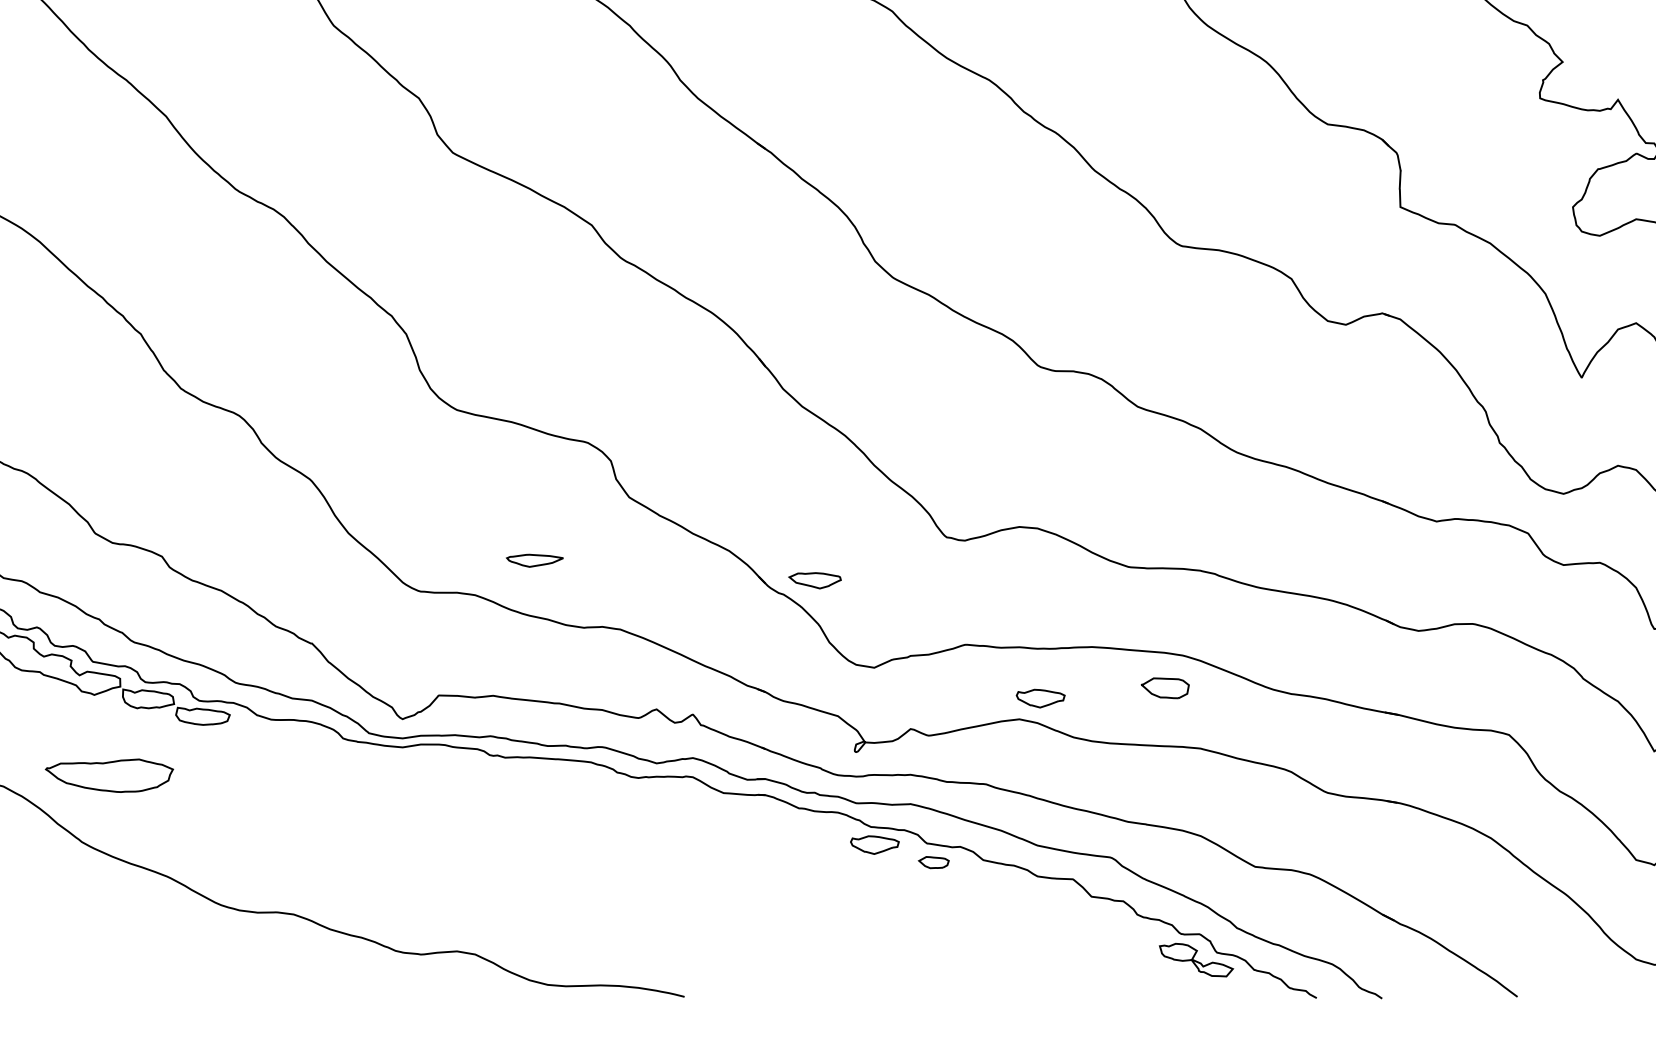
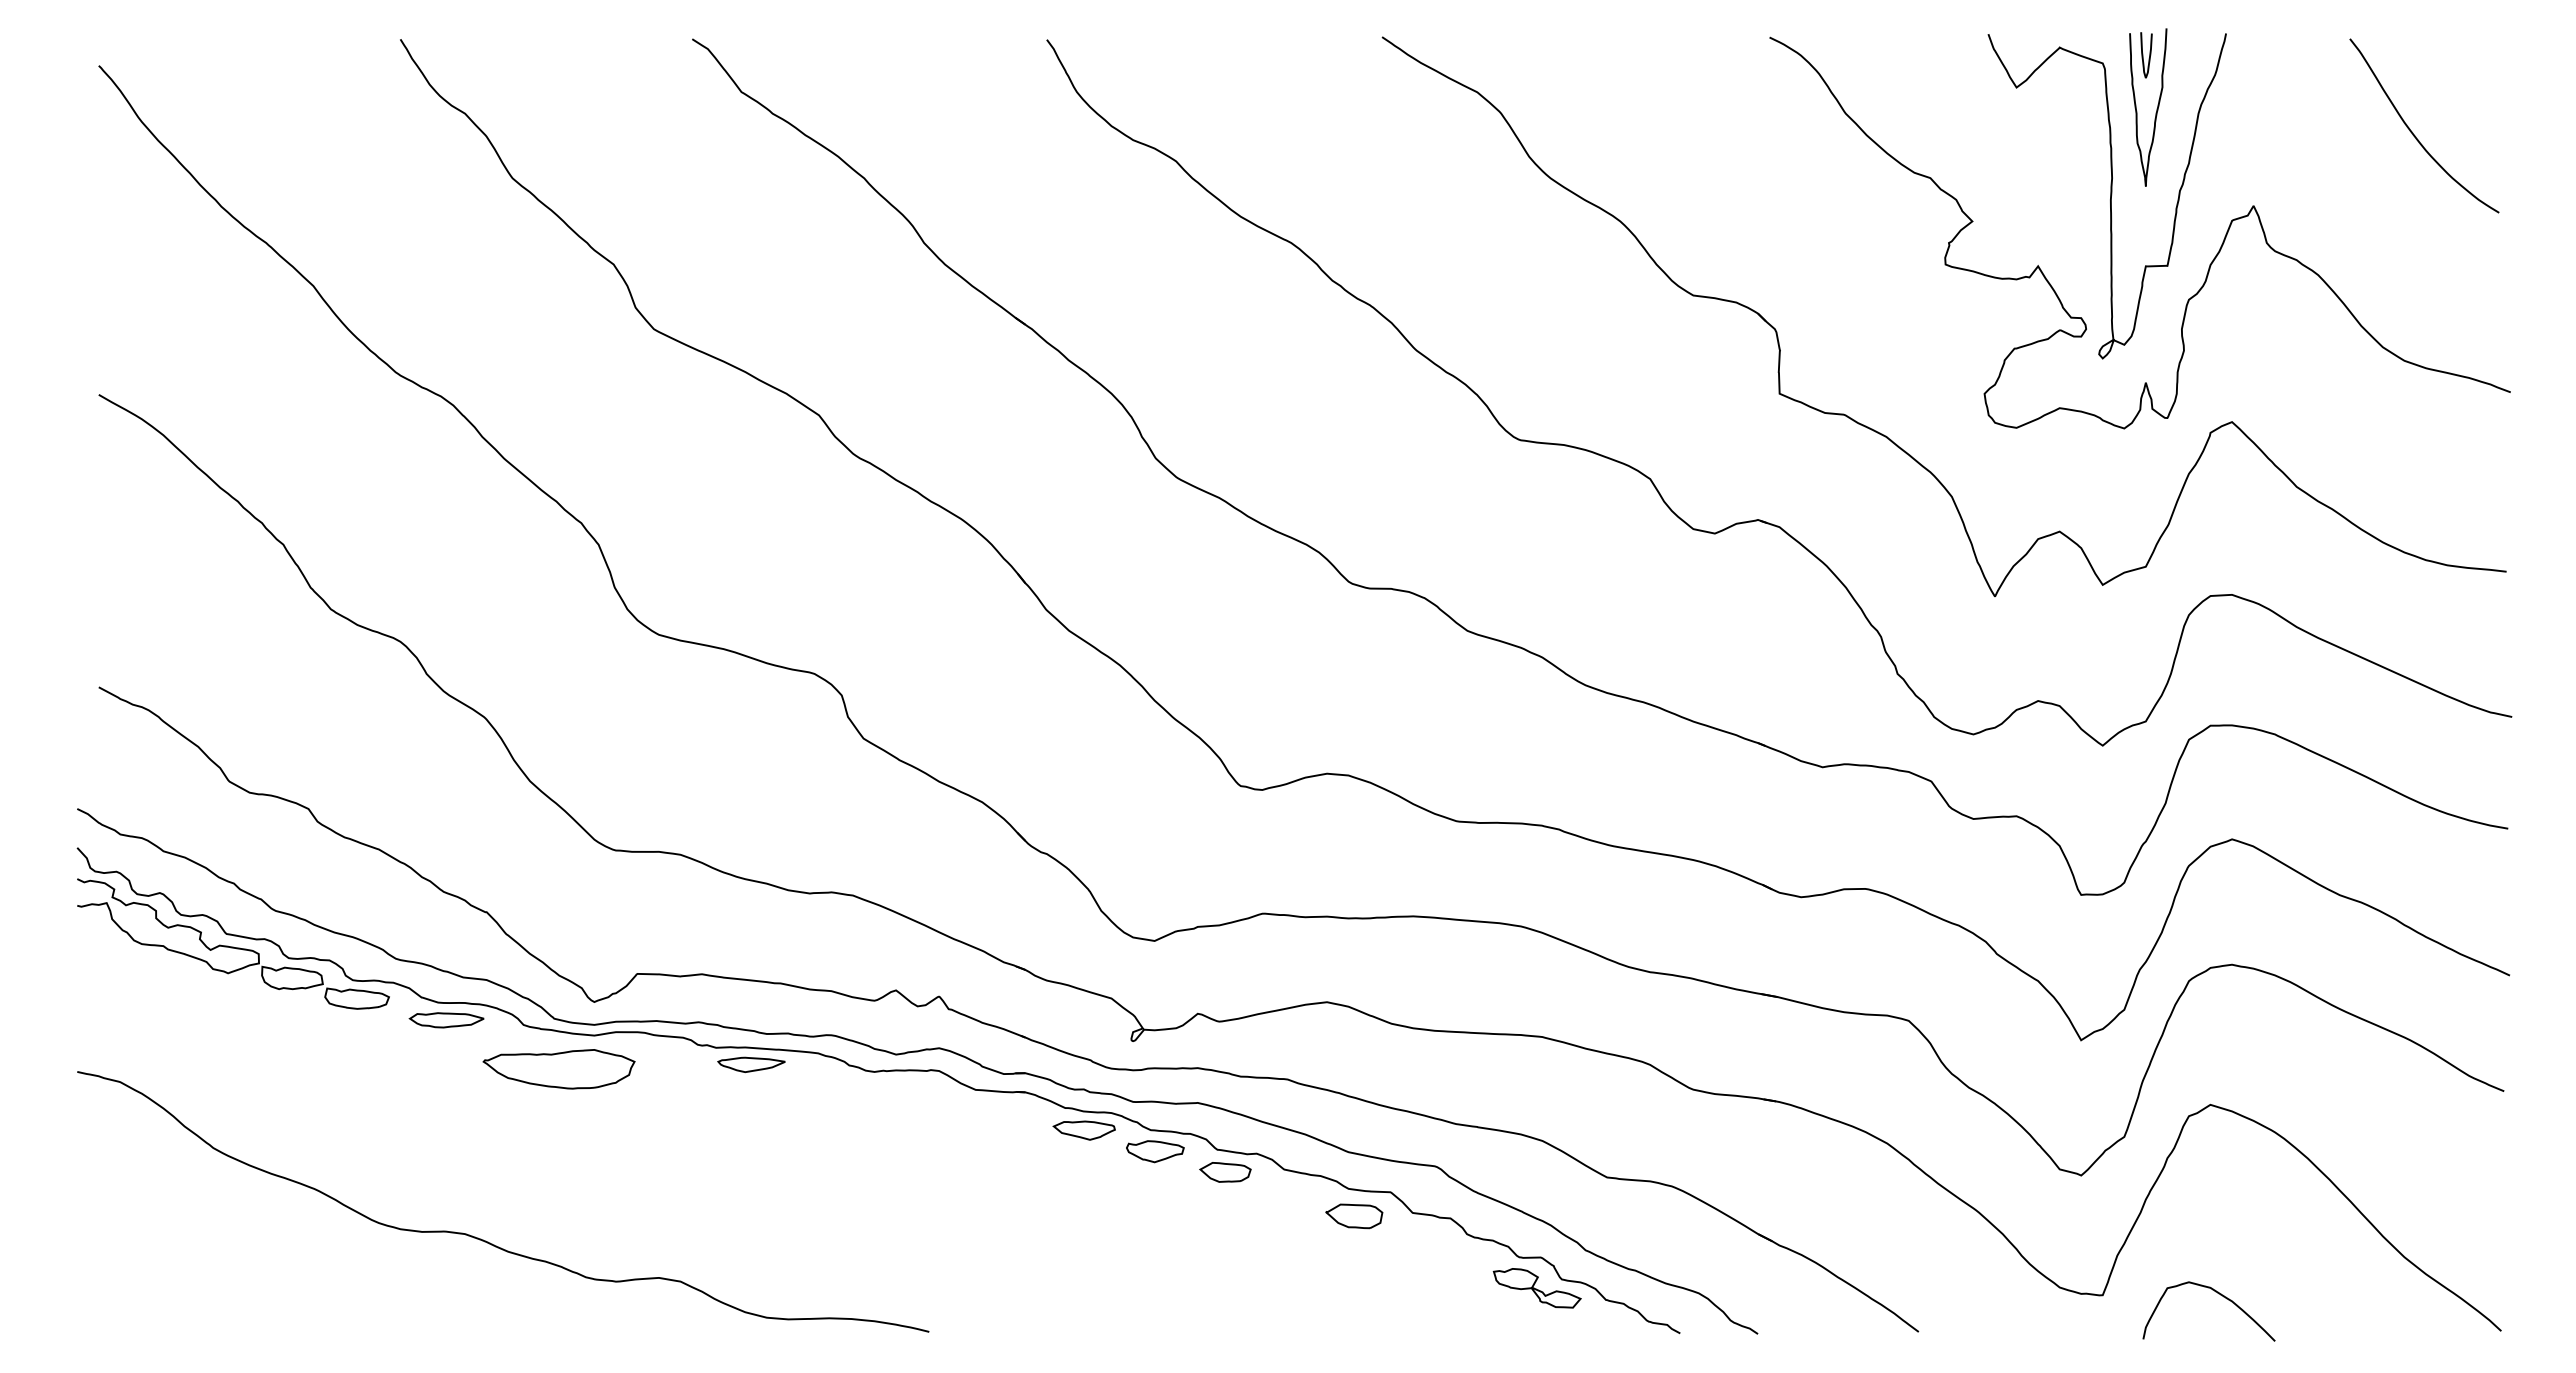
part: (534, 560) -> (751, 1064), moved
part: (814, 580) -> (1083, 1130), moved
part: (1165, 688) -> (1354, 1216), moved
part: (1040, 698) -> (1352, 977), removed
part: (278, 734) -> (446, 1020), added
part: (109, 775) -> (558, 1069), moved
part: (933, 862) -> (1225, 1172), size x1.43

